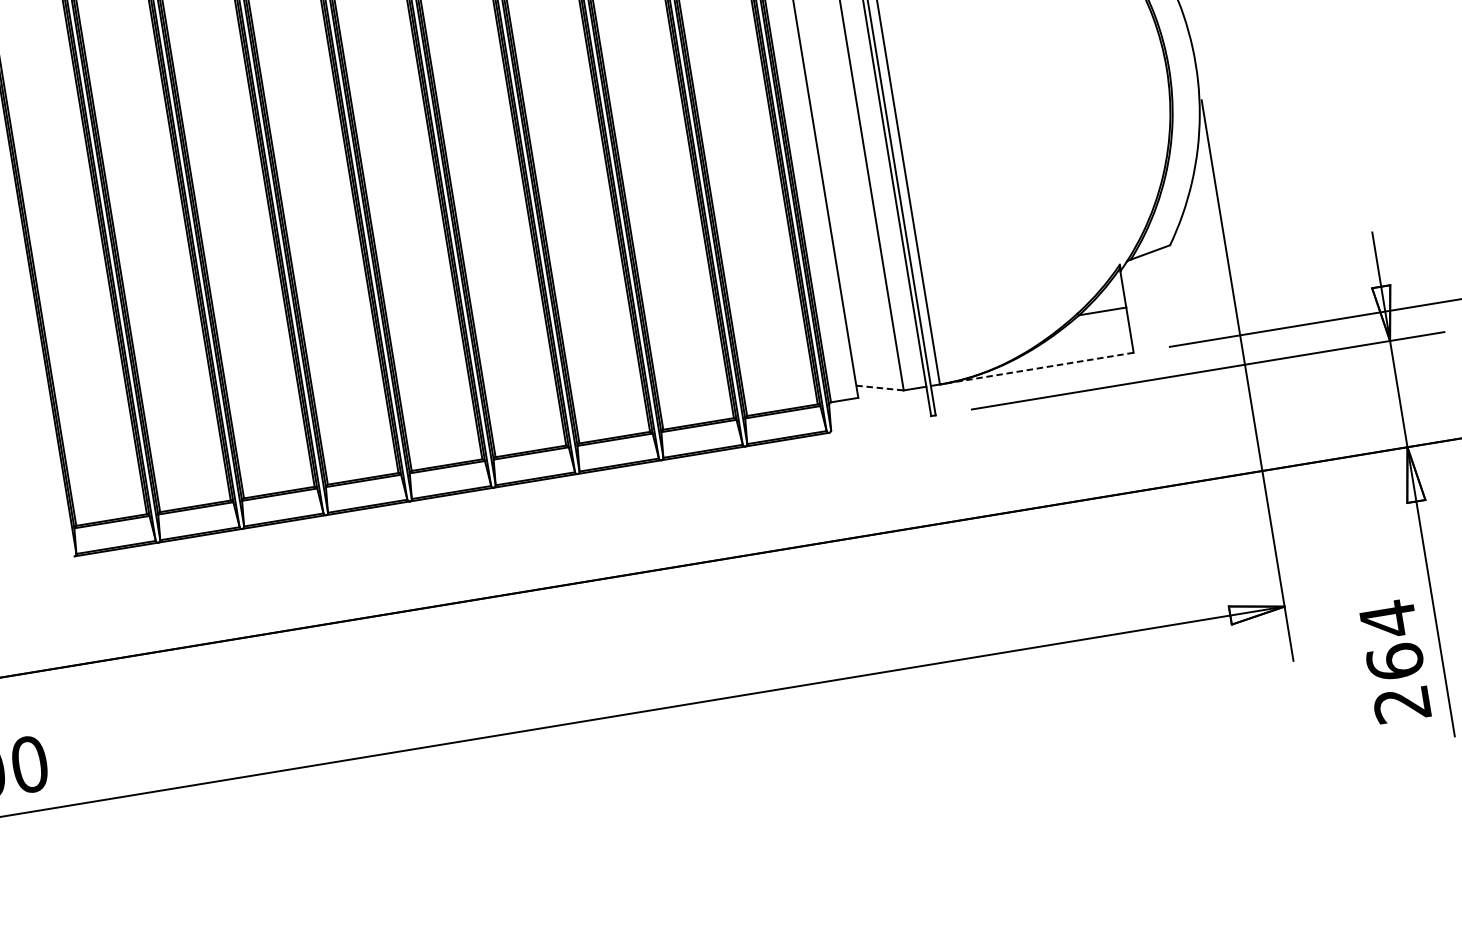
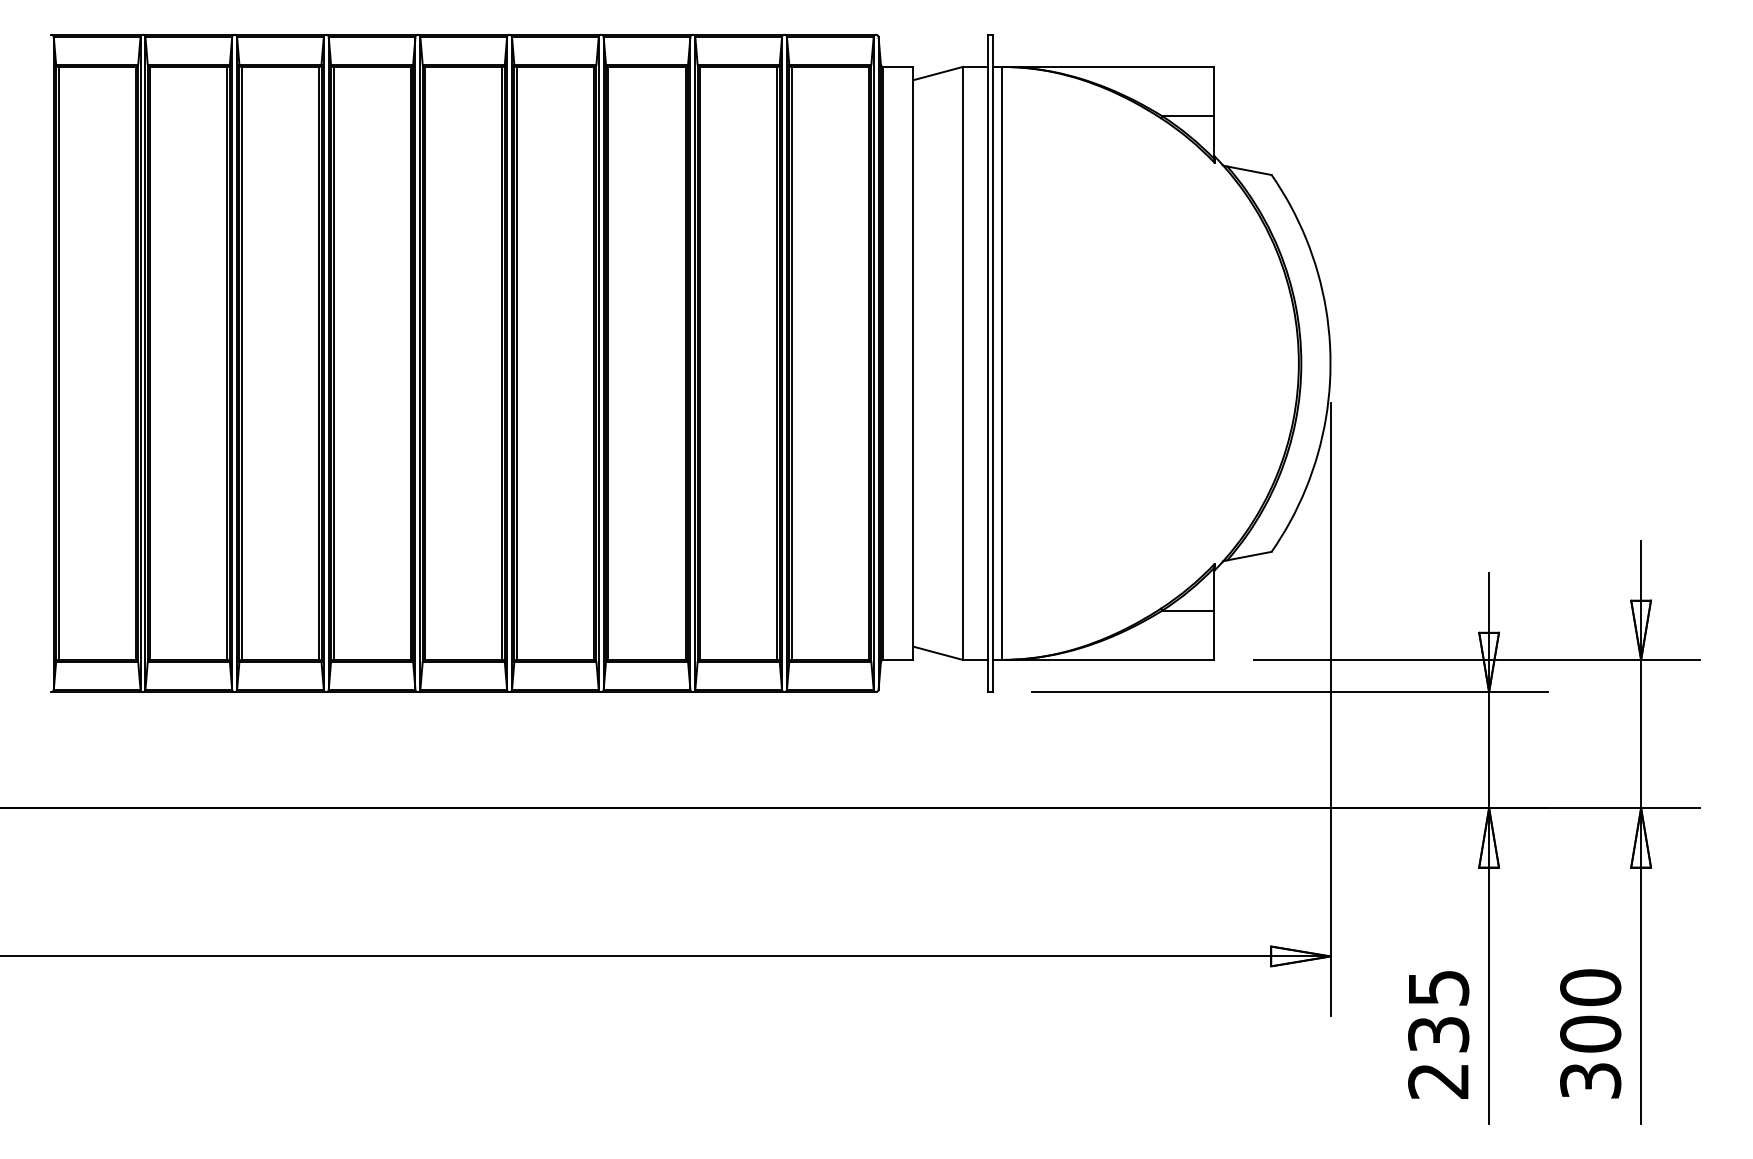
line: (1036, 368) -> (1108, 659), dashed -> solid
line: (880, 388) -> (938, 653), dashed -> solid
text: (1391, 639) -> (1438, 1010), 264 -> 235

